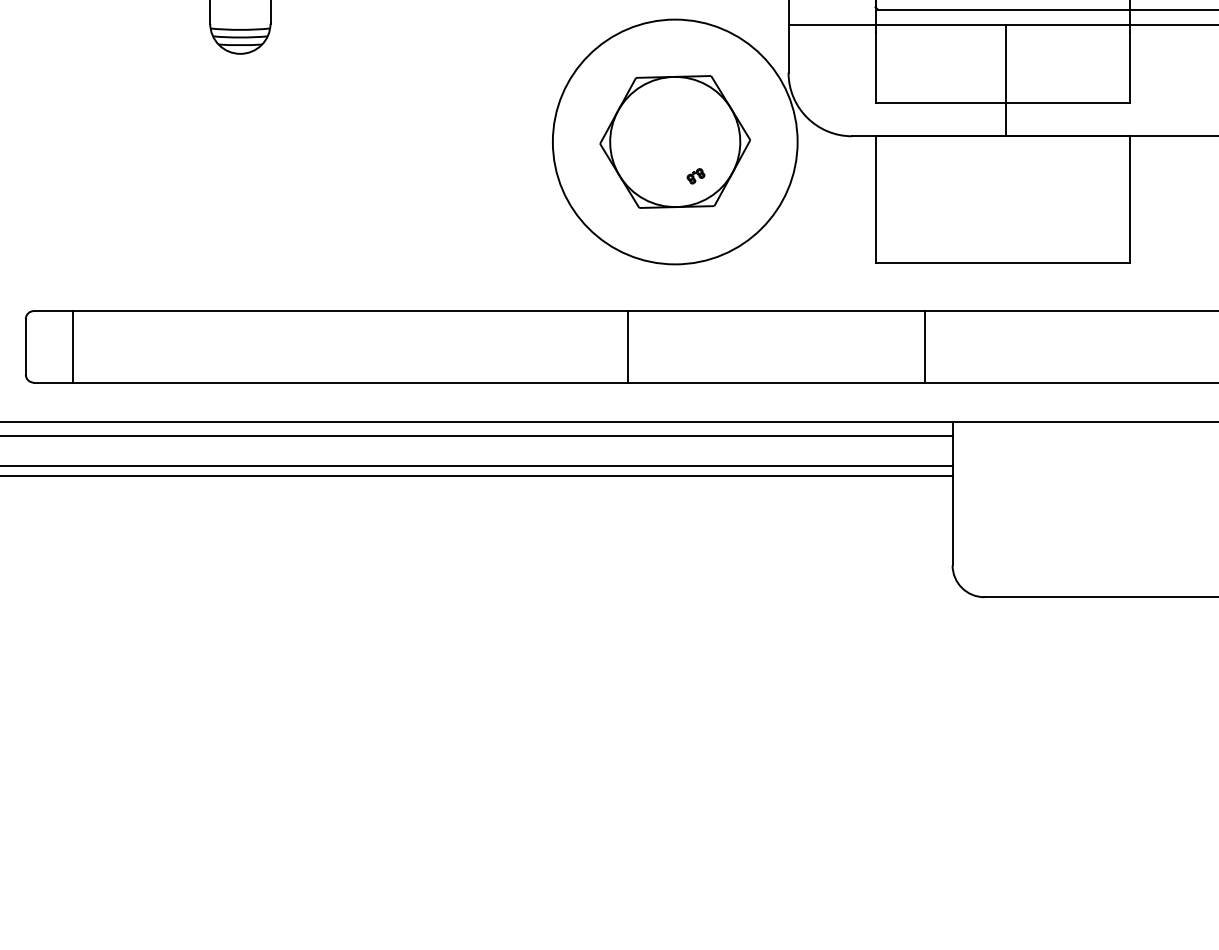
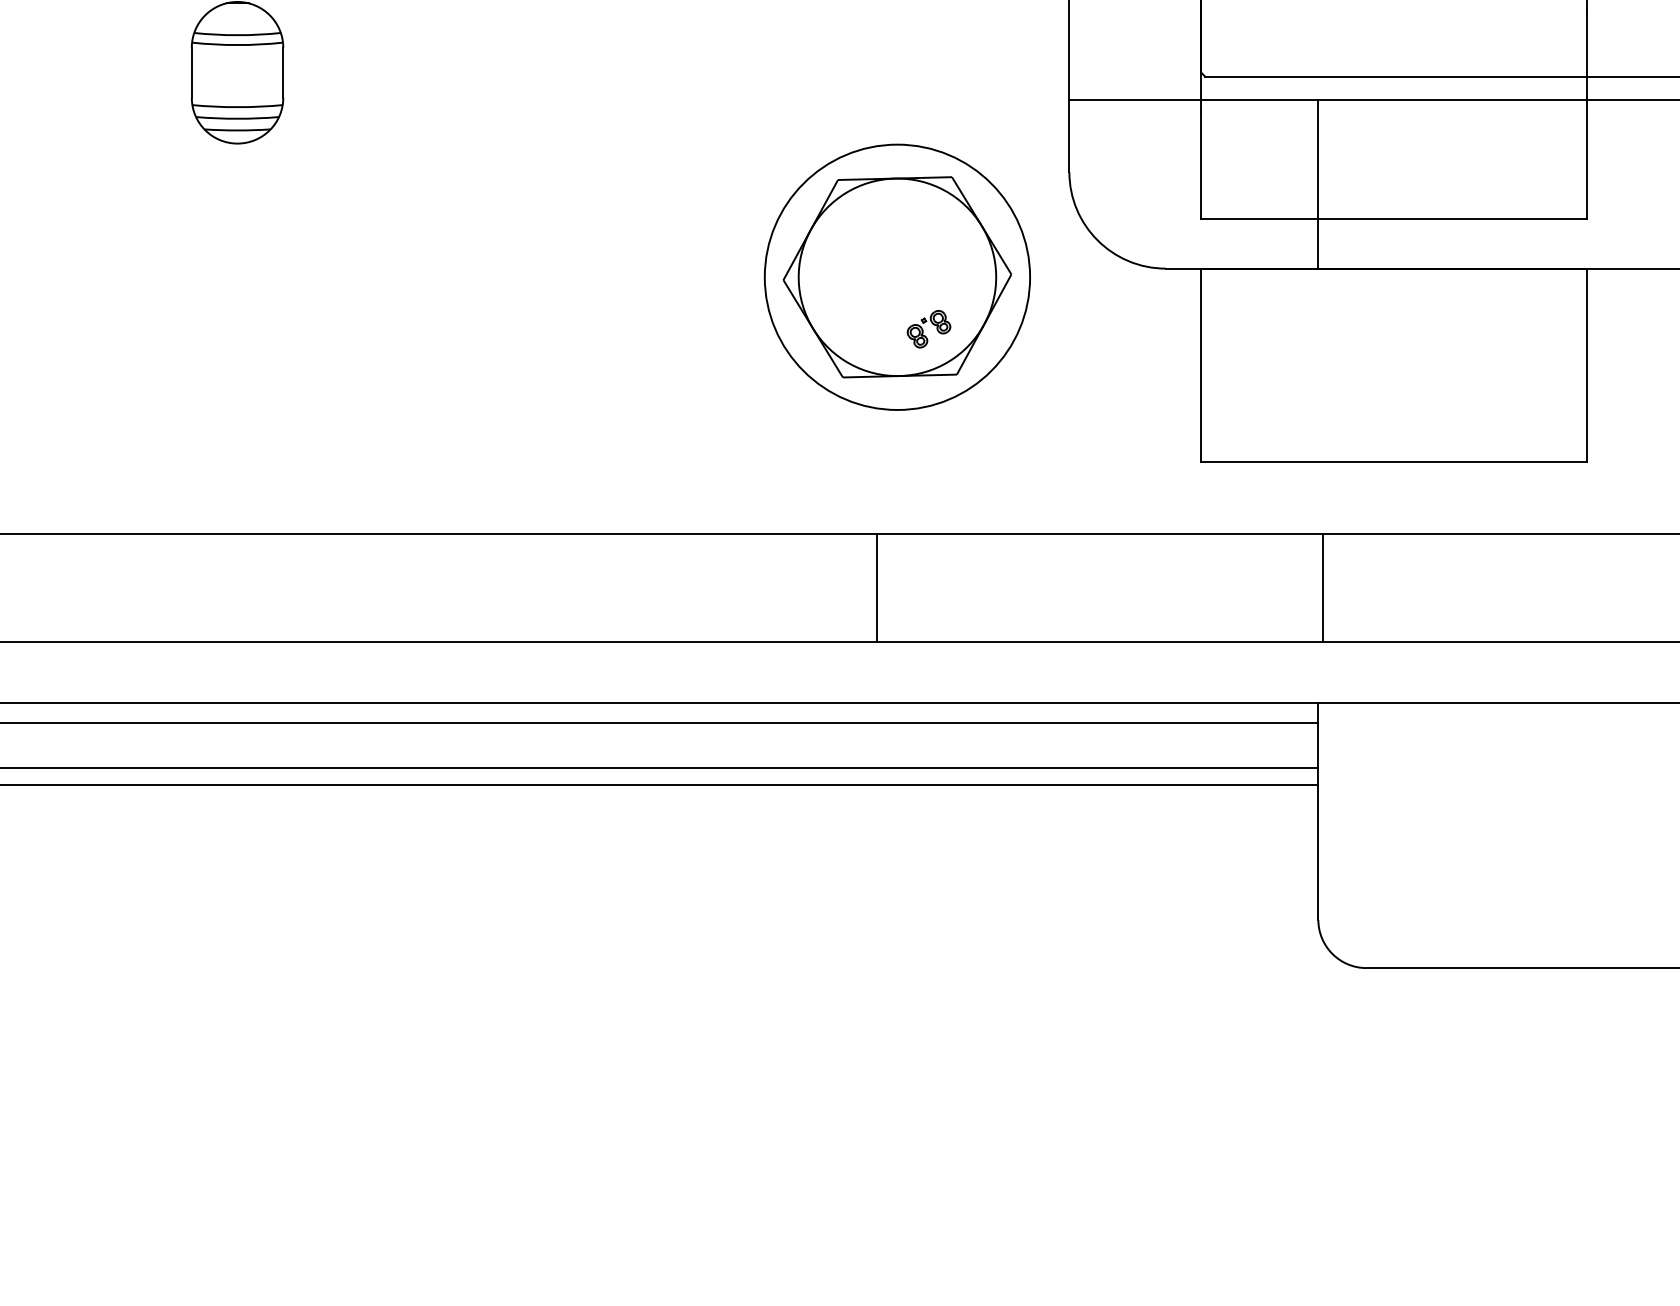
line: (1005, 80) -> (1318, 183), moved
circle: (674, 141) -> (896, 276), size x0.71
part: (695, 176) -> (928, 329), size x1.67
line: (627, 346) -> (876, 587), moved
line: (924, 346) -> (1322, 587), moved

